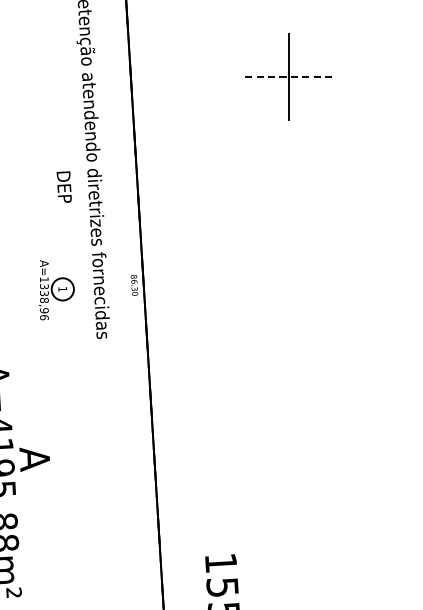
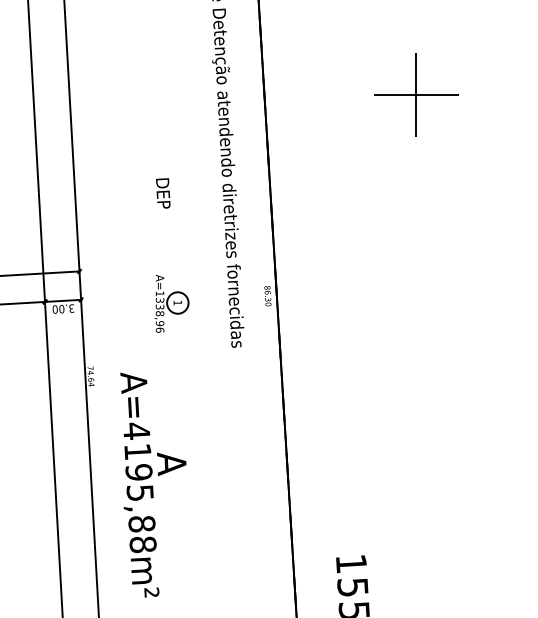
line: (287, 77) -> (415, 95), dashed -> solid
text: (64, 187) -> (163, 193), moved
part: (56, 289) -> (171, 303), moved

